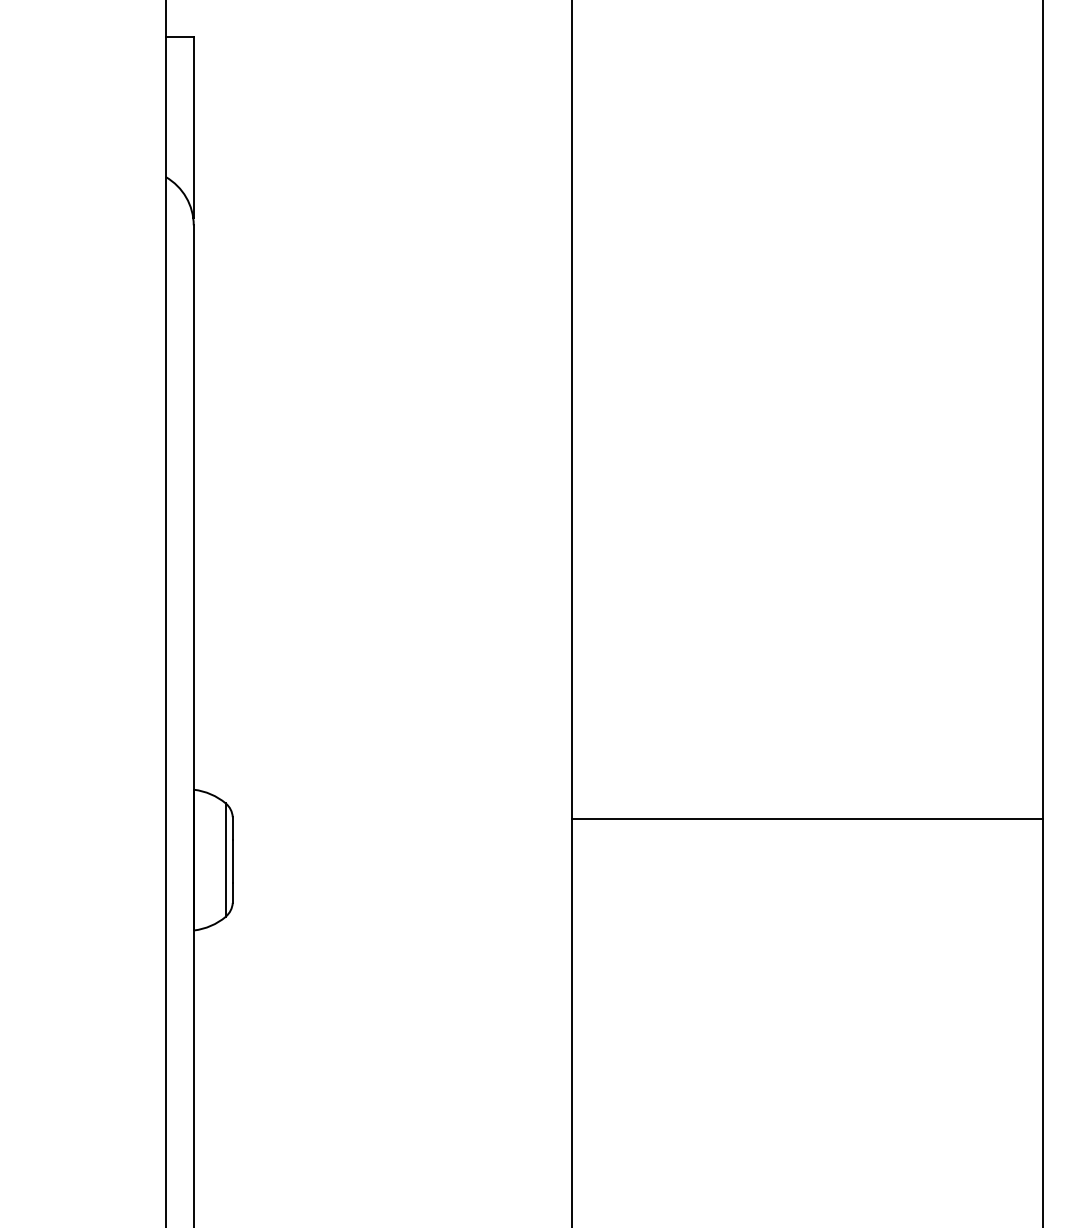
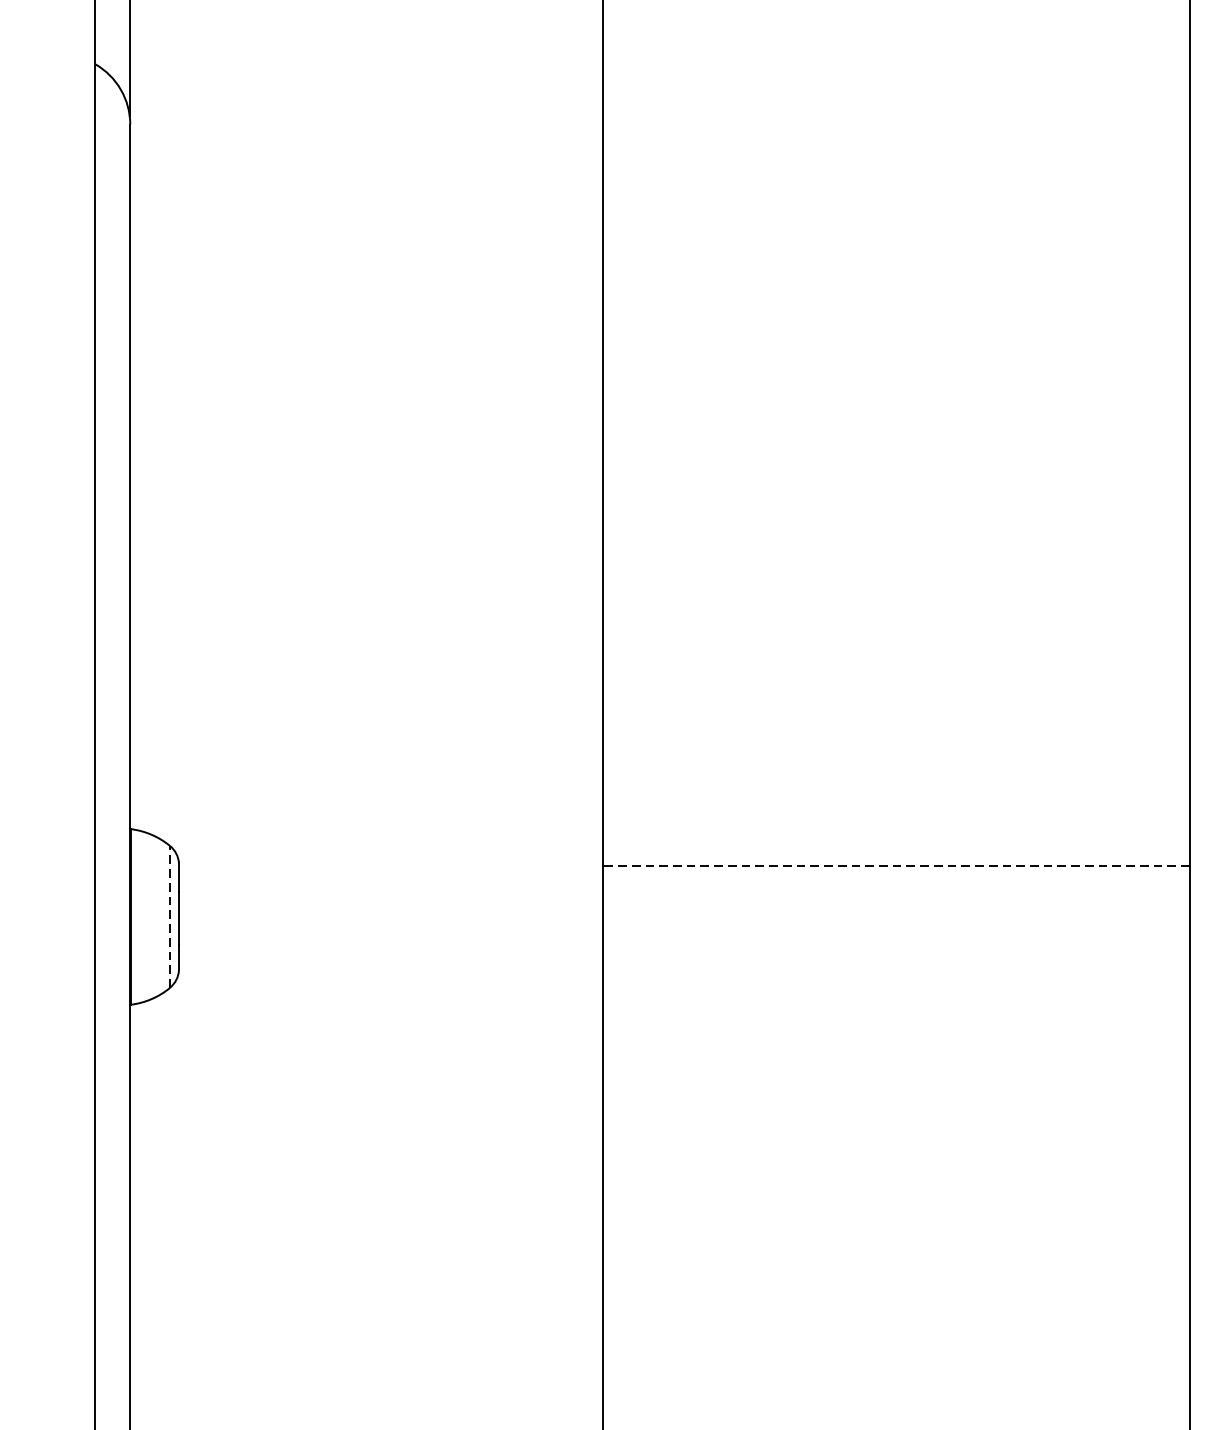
line: (806, 819) -> (895, 866), solid -> dashed
line: (225, 860) -> (169, 917), solid -> dashed

